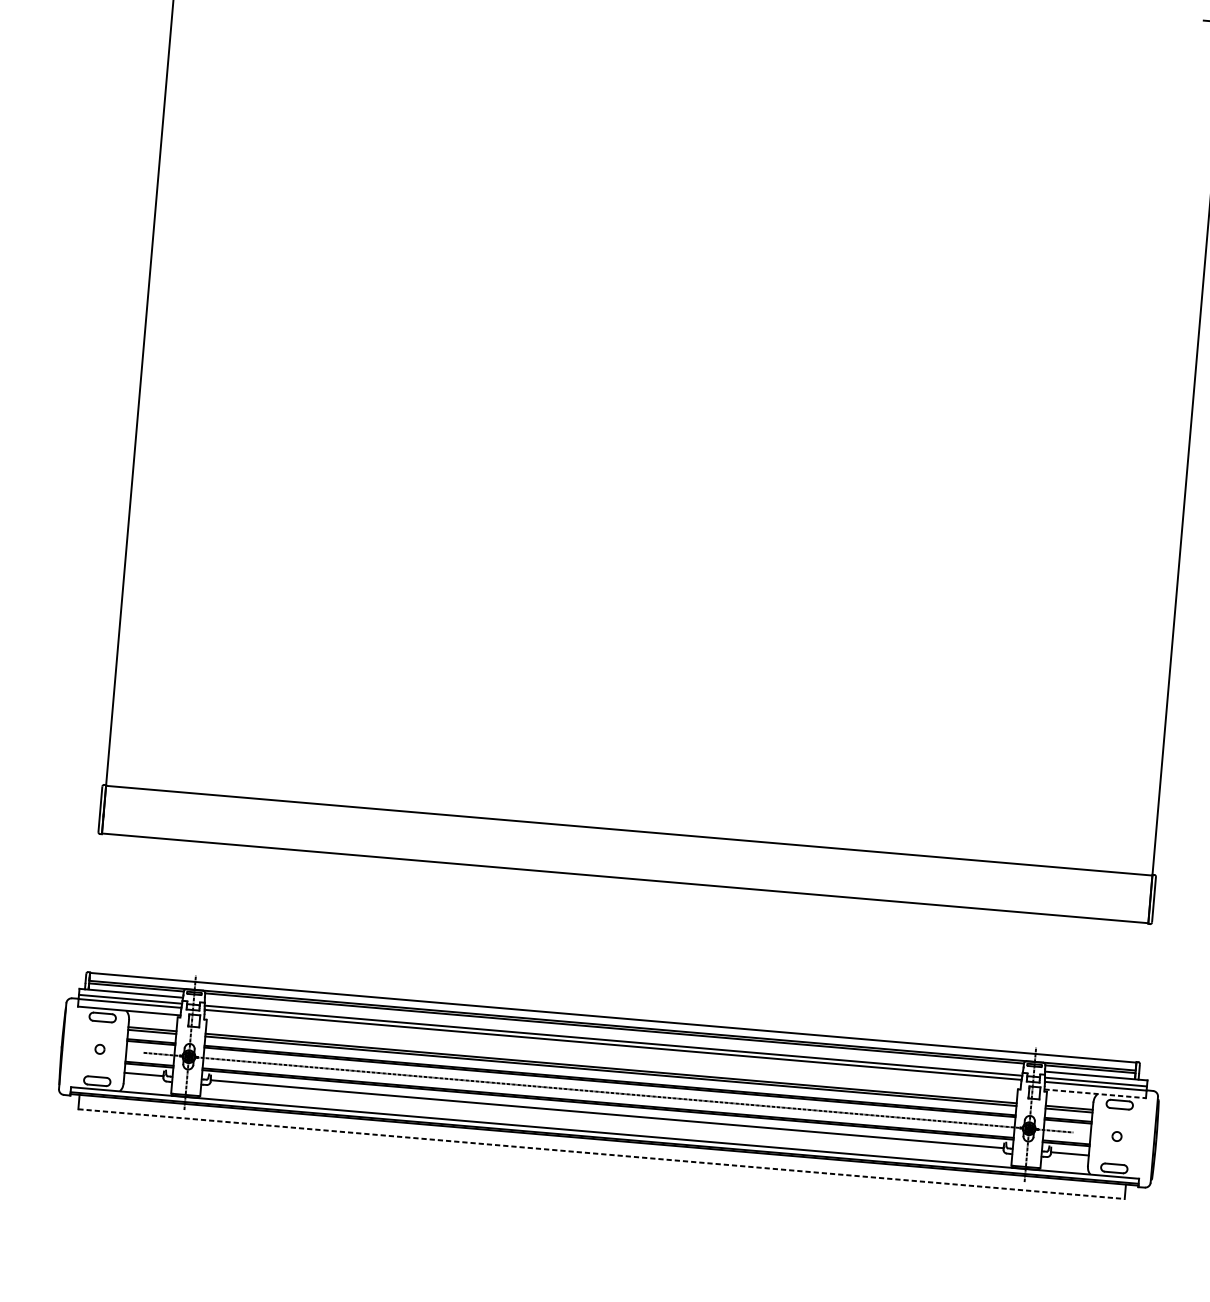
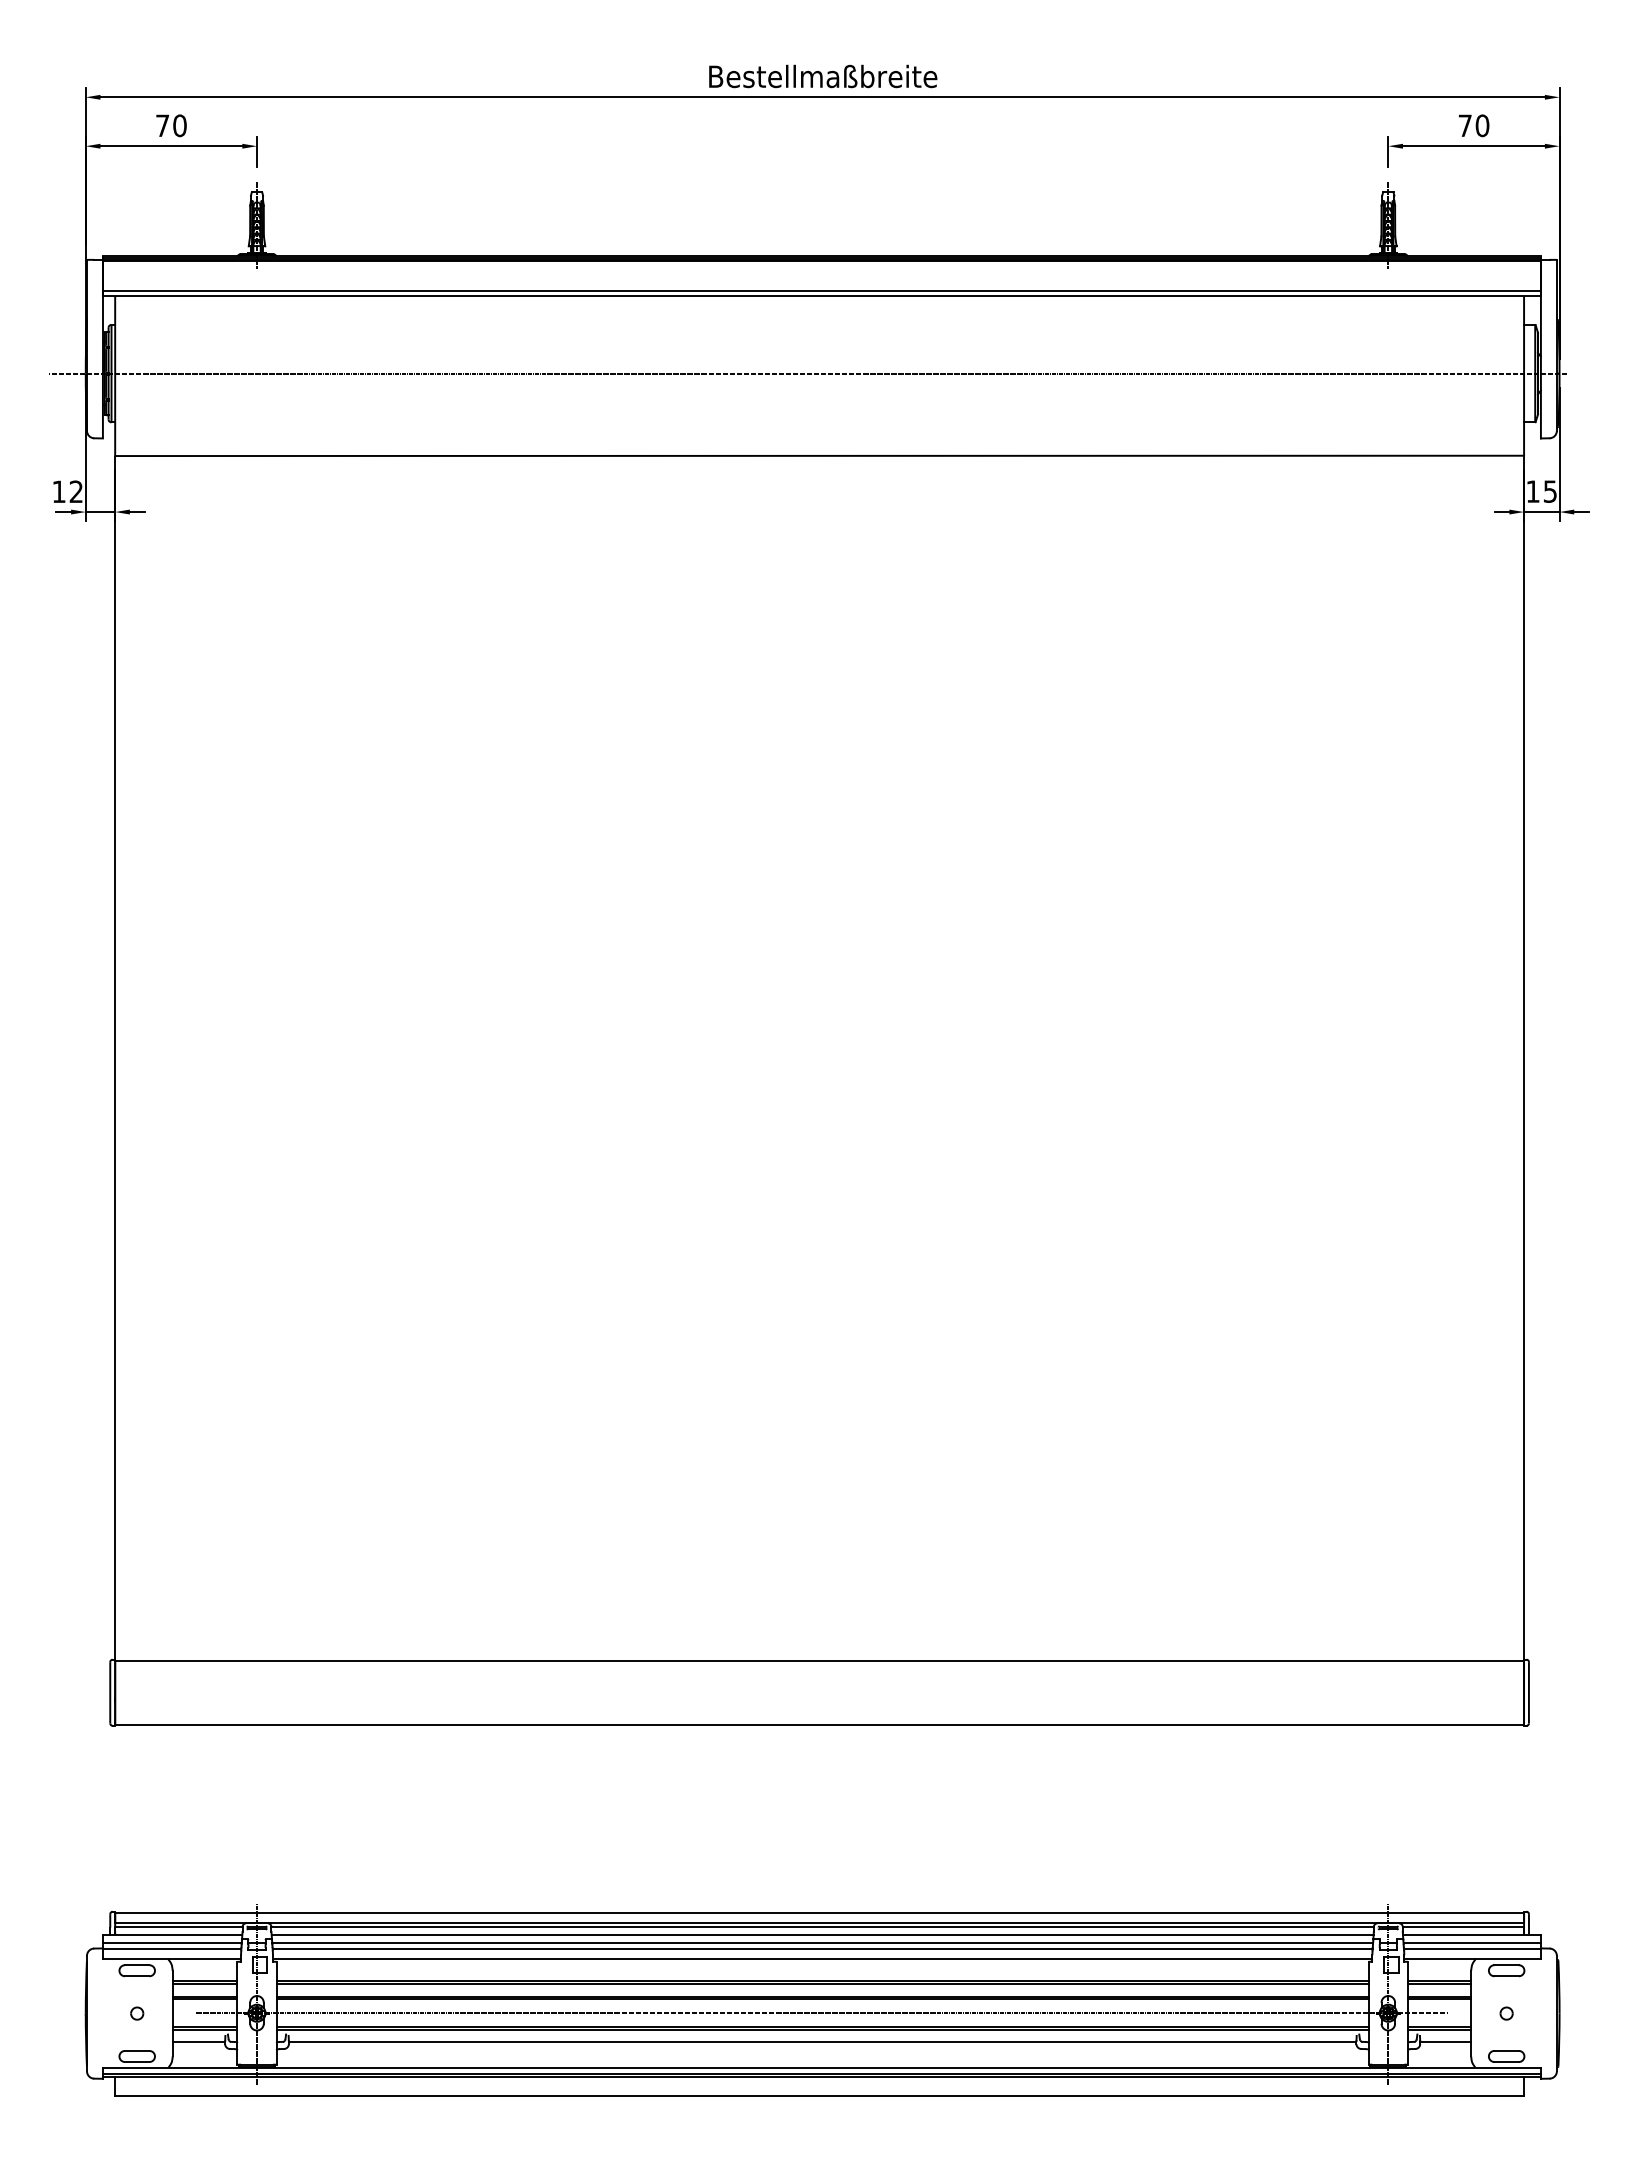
line: (613, 1034) -> (822, 1935), added
line: (612, 1052) -> (822, 1958), added
line: (1095, 1093) -> (1473, 1958), dashed -> solid
line: (602, 1154) -> (820, 2096), dashed -> solid

